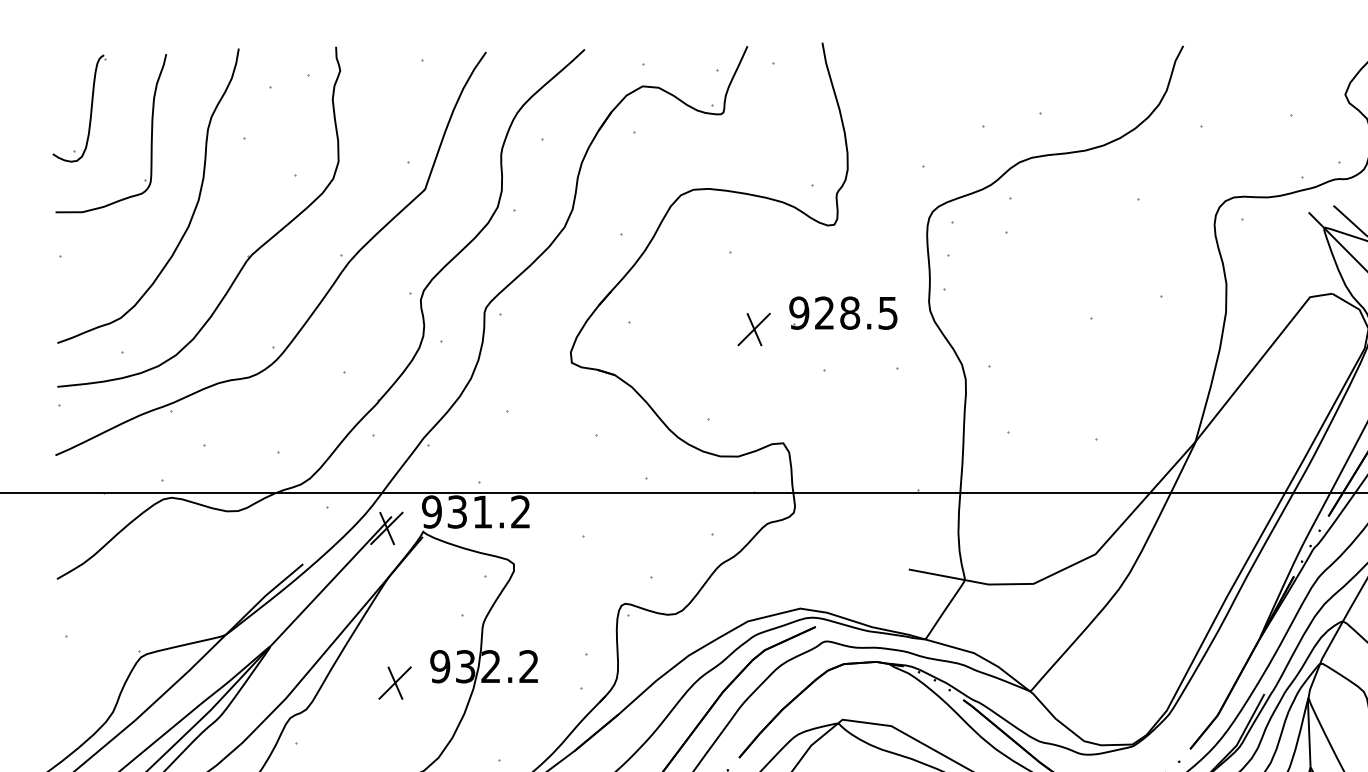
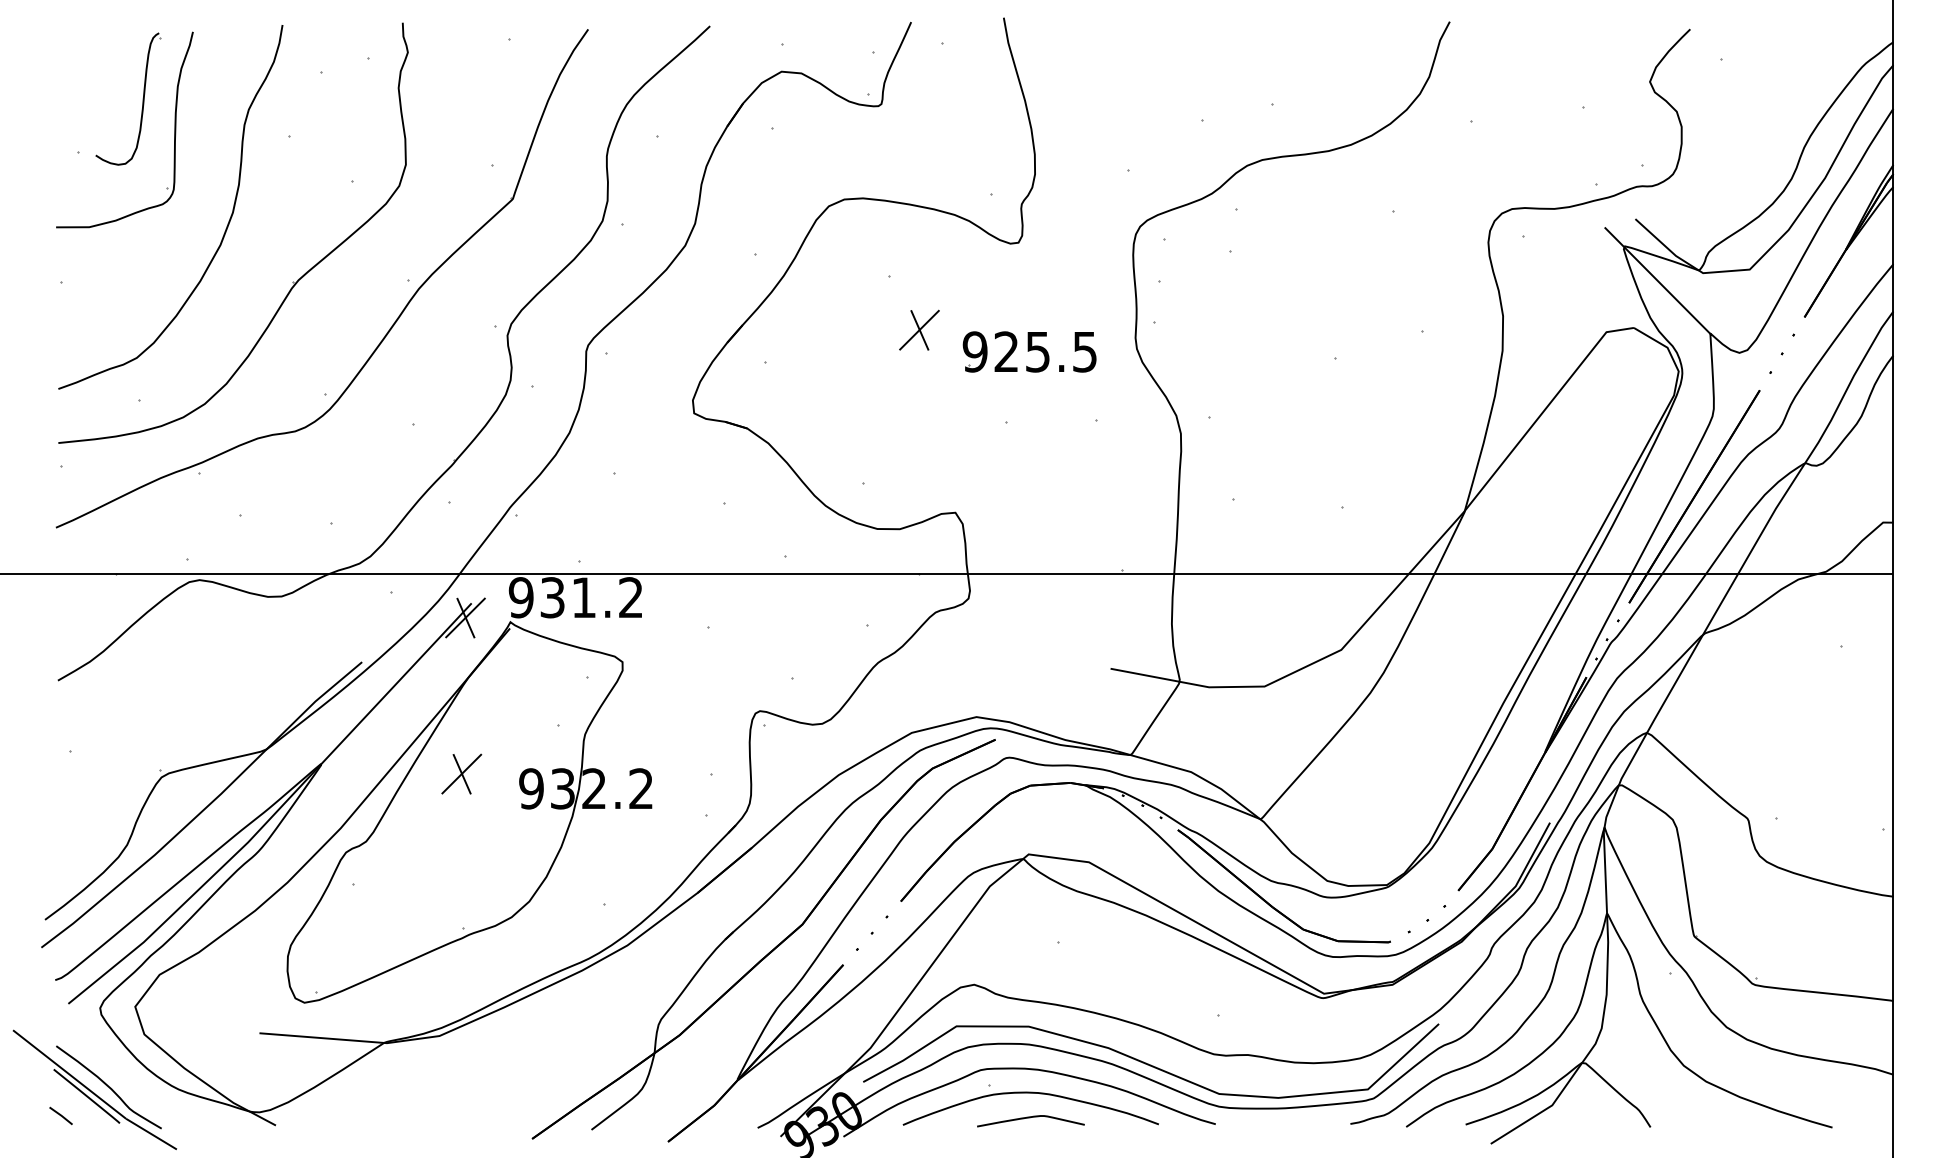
part: (90, 108) -> (142, 98), moved
text: (849, 312) -> (1037, 351), 928.5 -> 925.5
part: (754, 328) -> (919, 329), moved
part: (394, 682) -> (461, 773), moved

